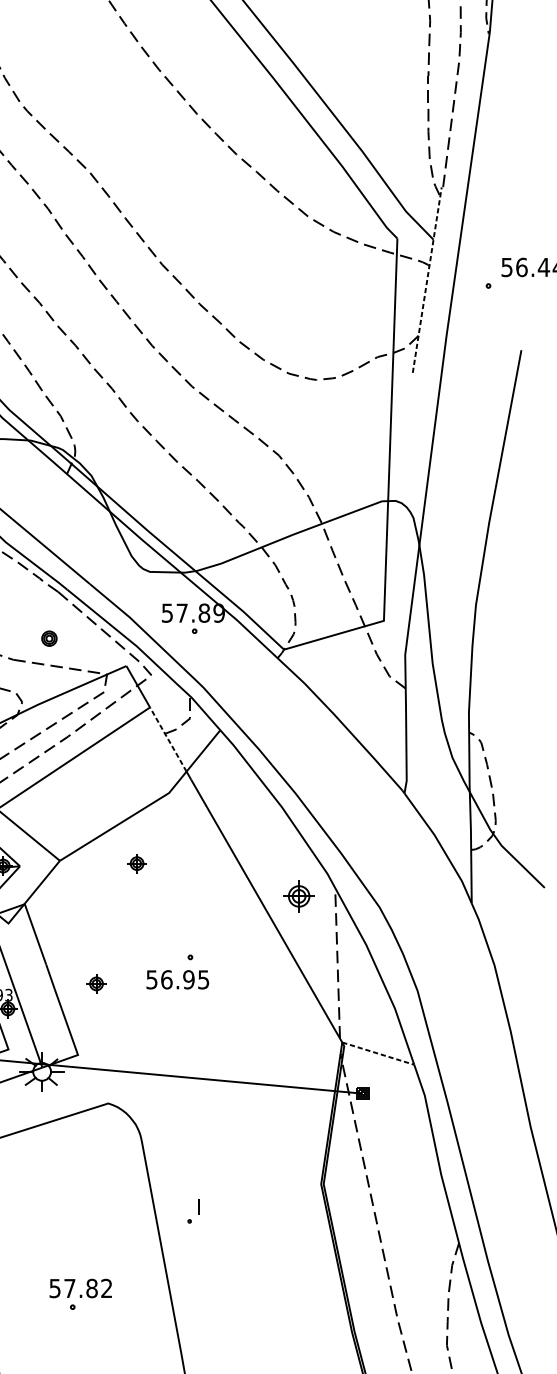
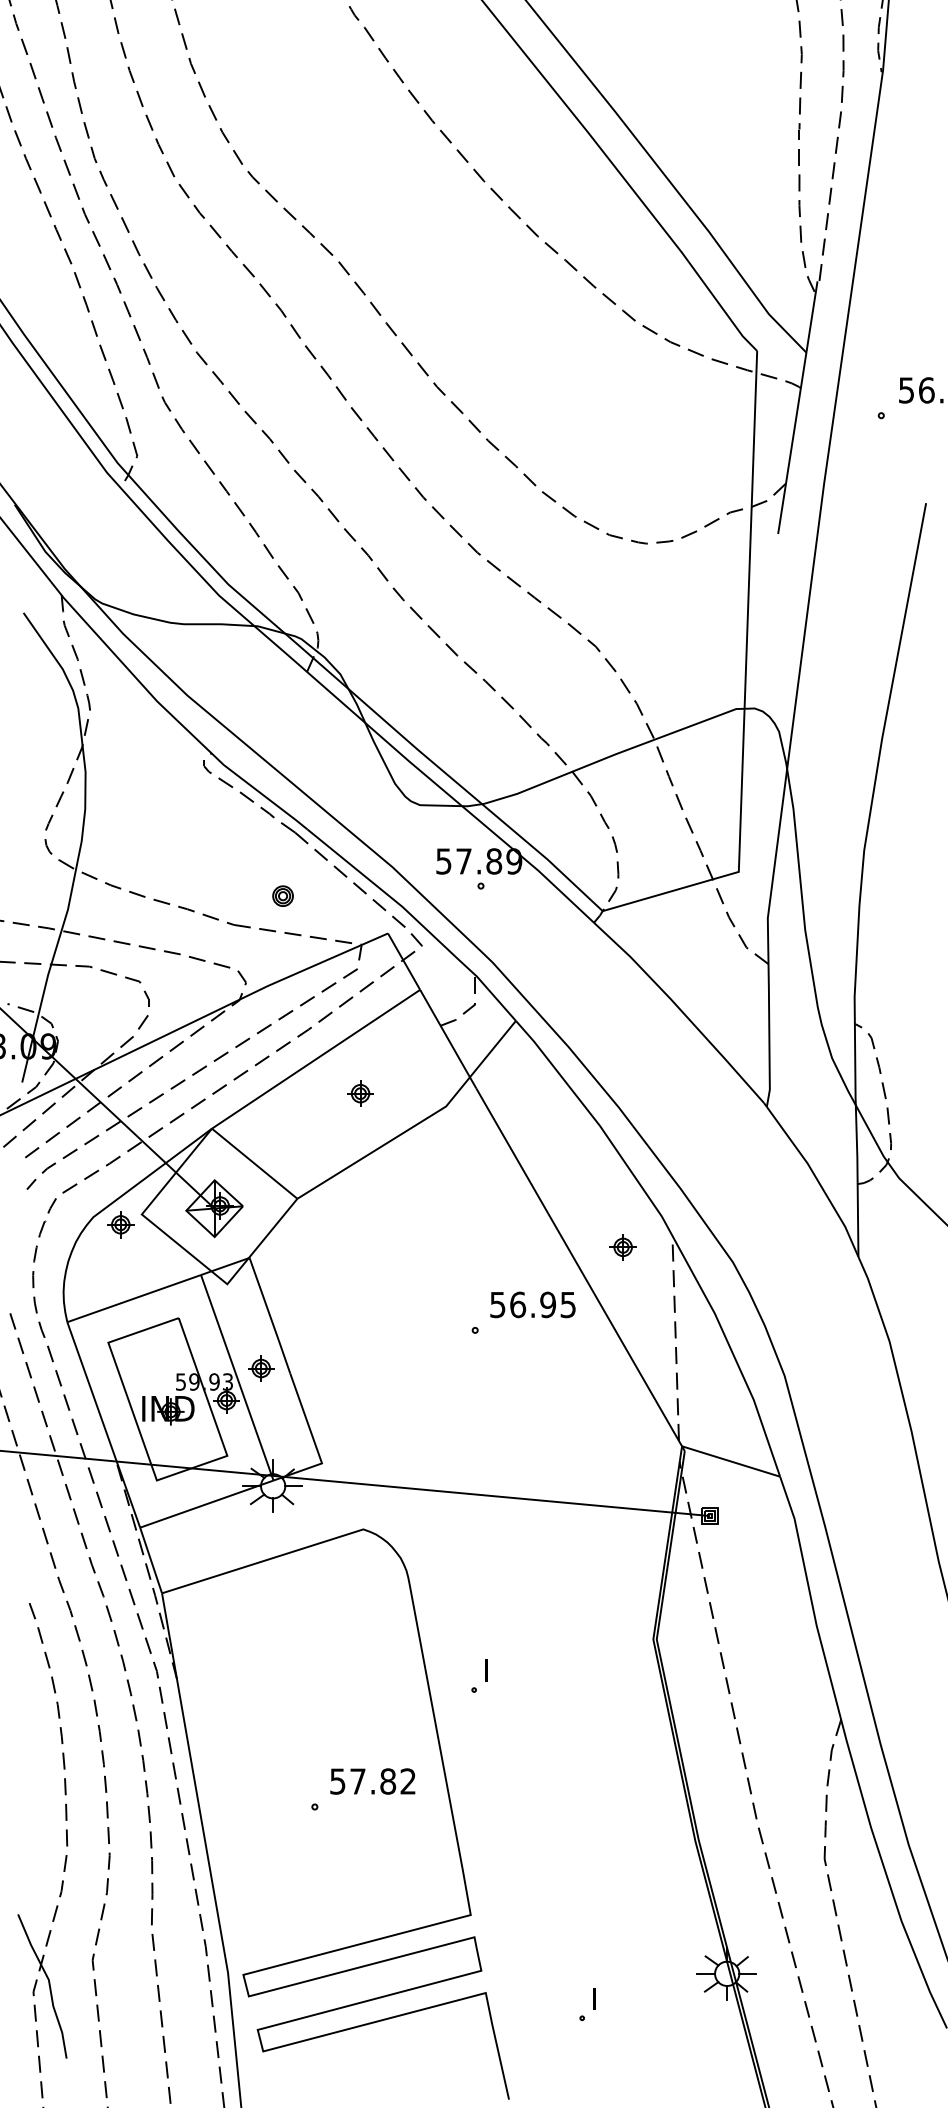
line: (427, 279) -> (797, 407), dashed -> solid
line: (167, 739) -> (444, 1033), dashed -> solid
part: (137, 863) -> (360, 1093), moved
part: (298, 896) -> (622, 1247), size x0.62
text: (177, 979) -> (532, 1304), moved
part: (96, 983) -> (261, 1368), moved
line: (377, 1053) -> (730, 1461), dashed -> solid
text: (80, 1288) -> (372, 1781), moved

